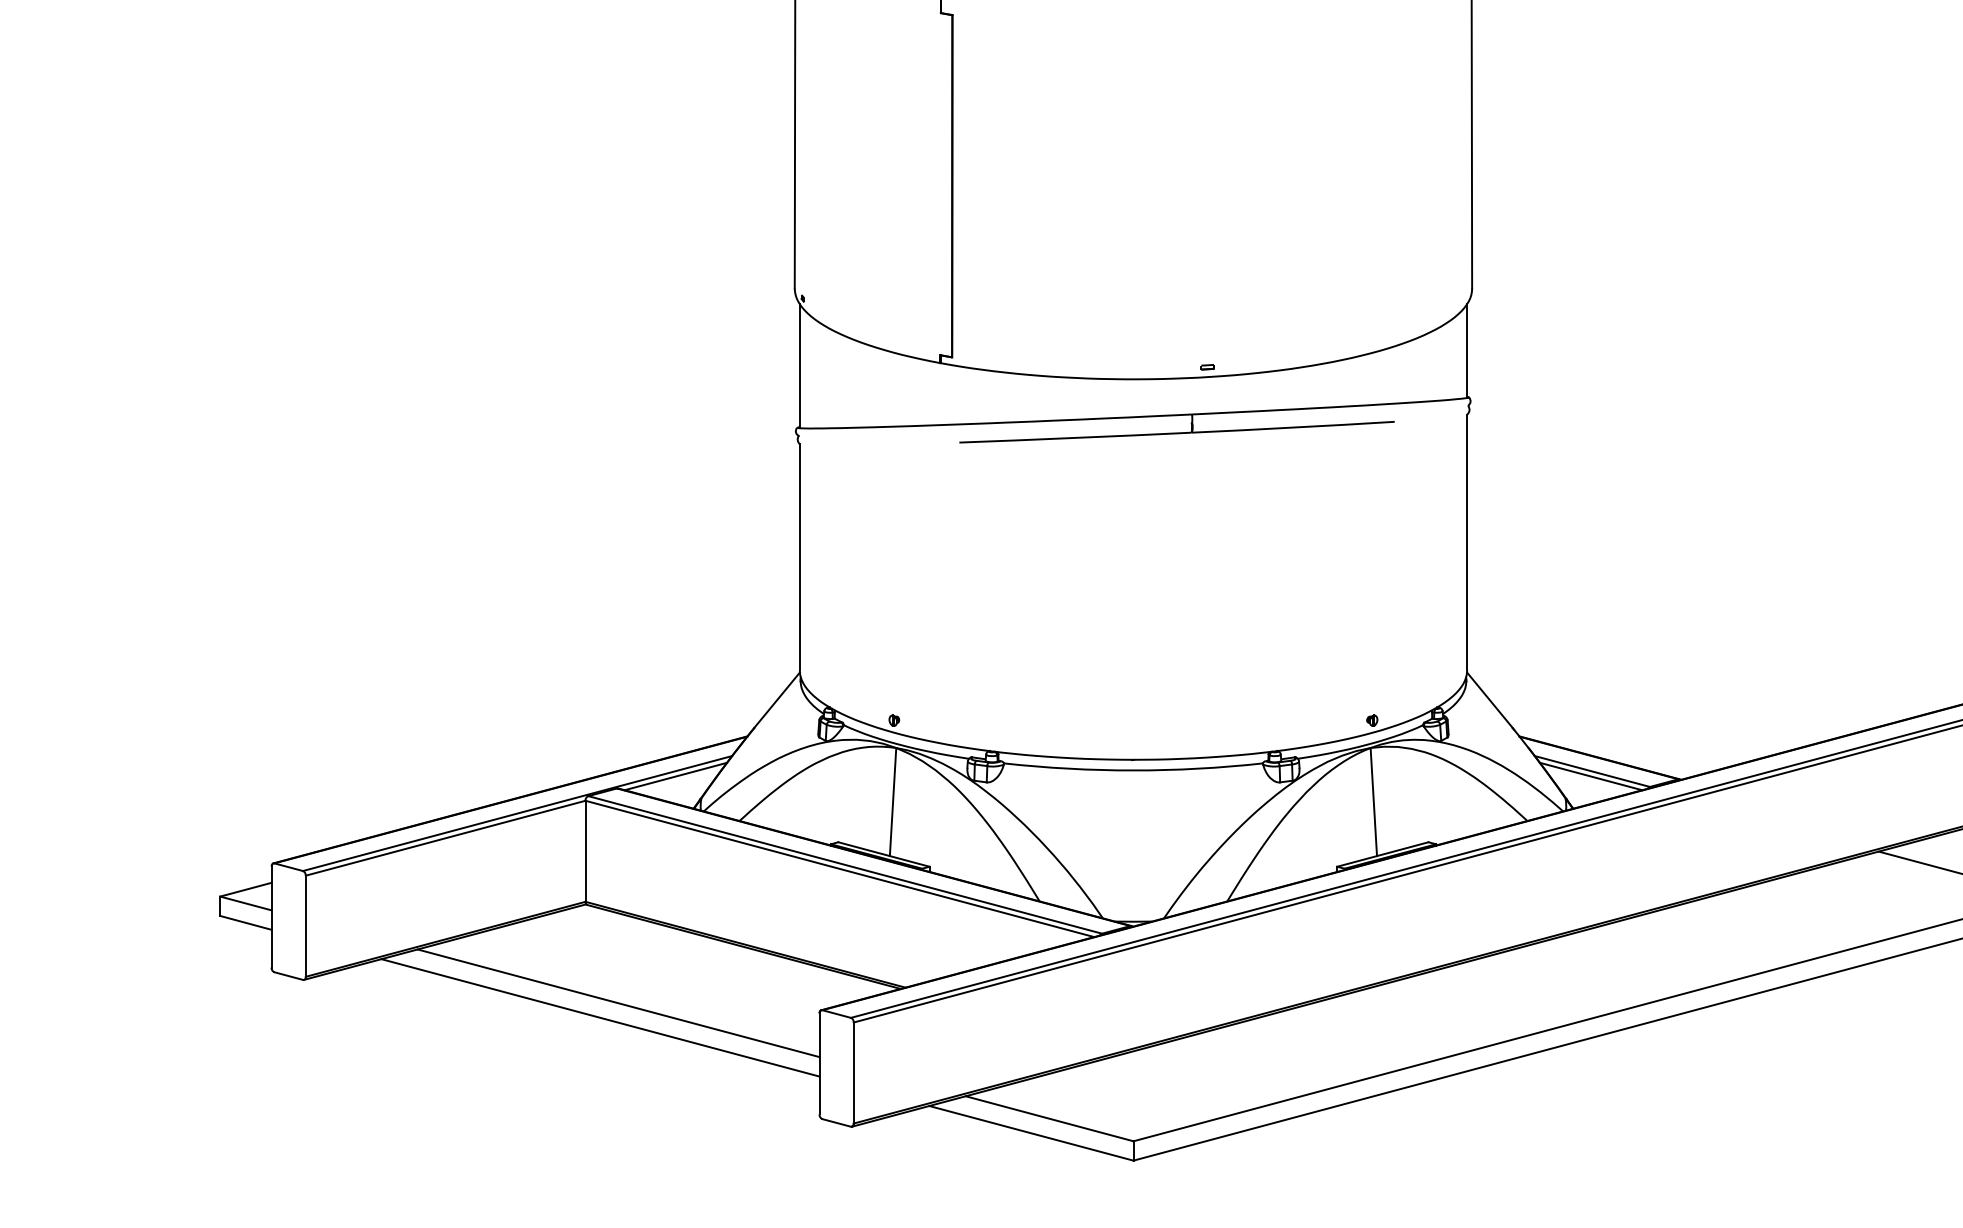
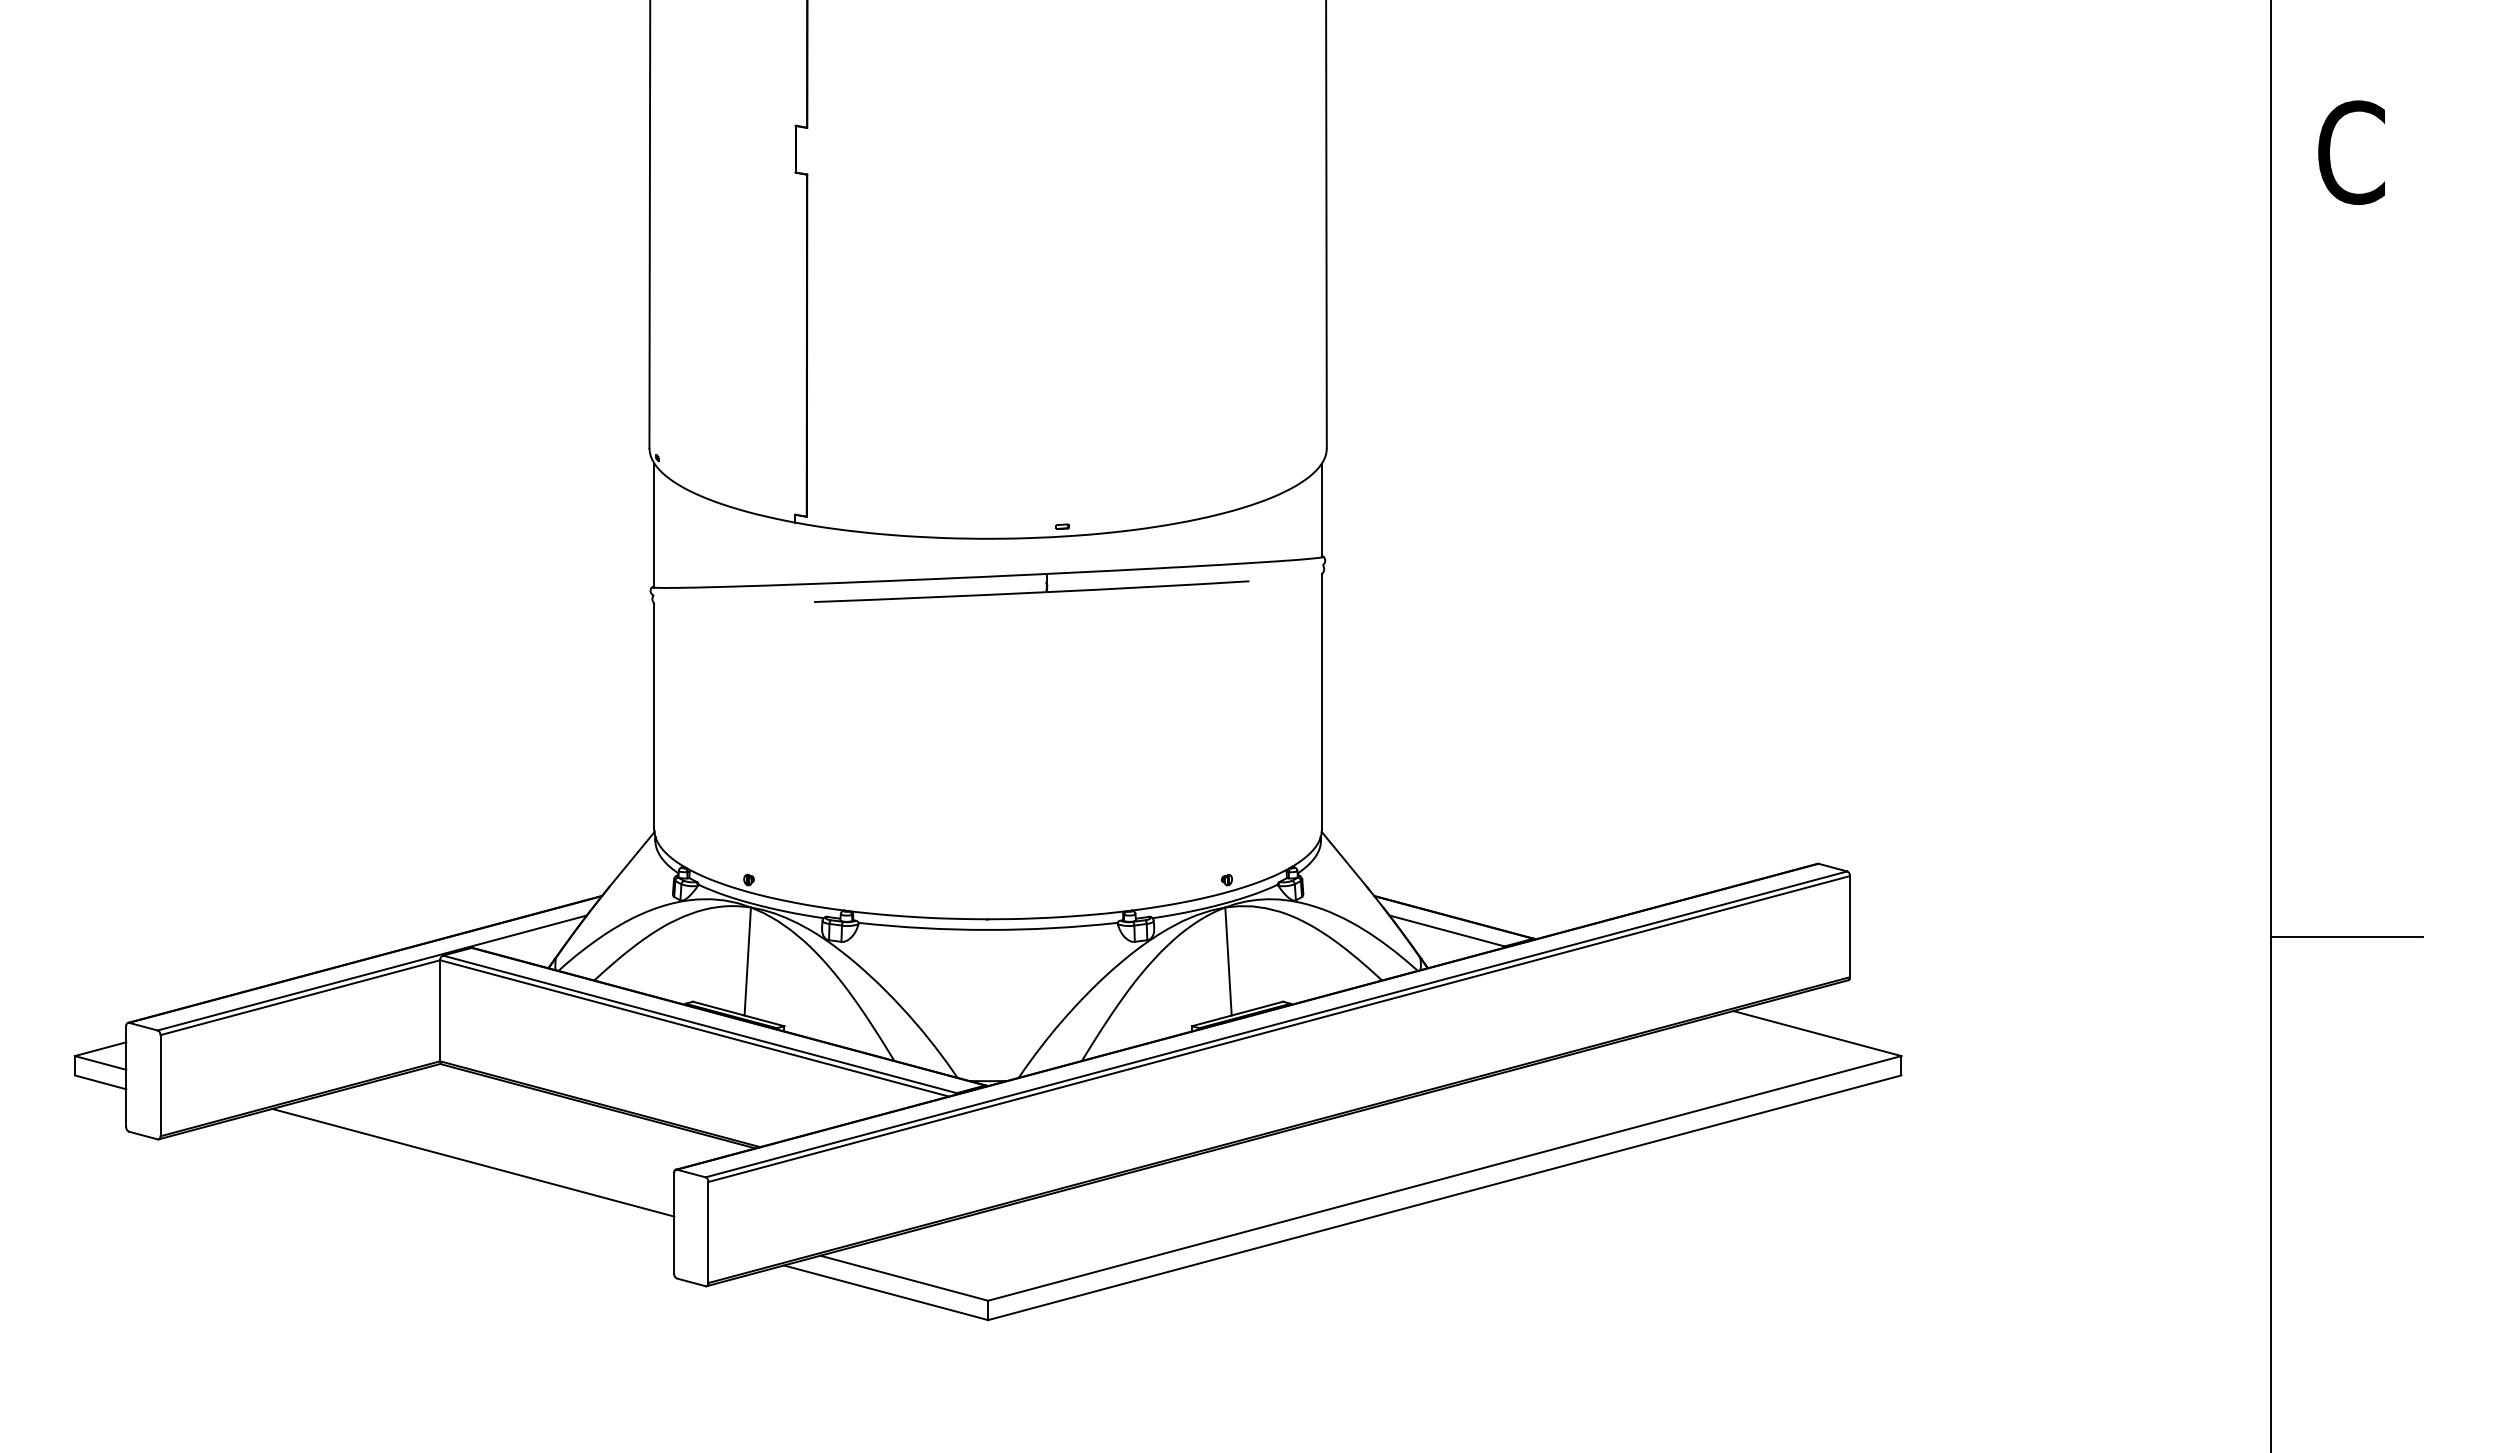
line: (675, 776) -> (530, 935), removed
line: (1590, 776) -> (1445, 935), removed
line: (600, 1018) -> (455, 1177), removed

